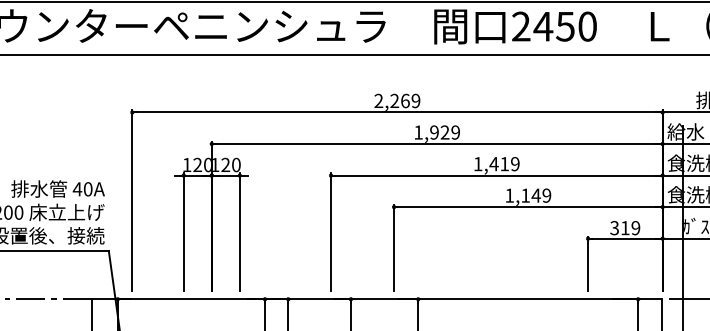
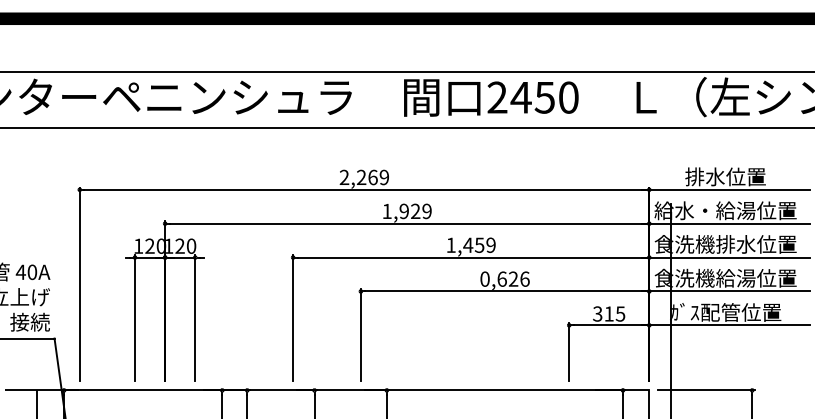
text: (504, 163) -> (479, 244), 1,419 -> 1,459
text: (527, 195) -> (504, 278), 1,149 -> 0,626
text: (635, 227) -> (620, 313), 319 -> 315

